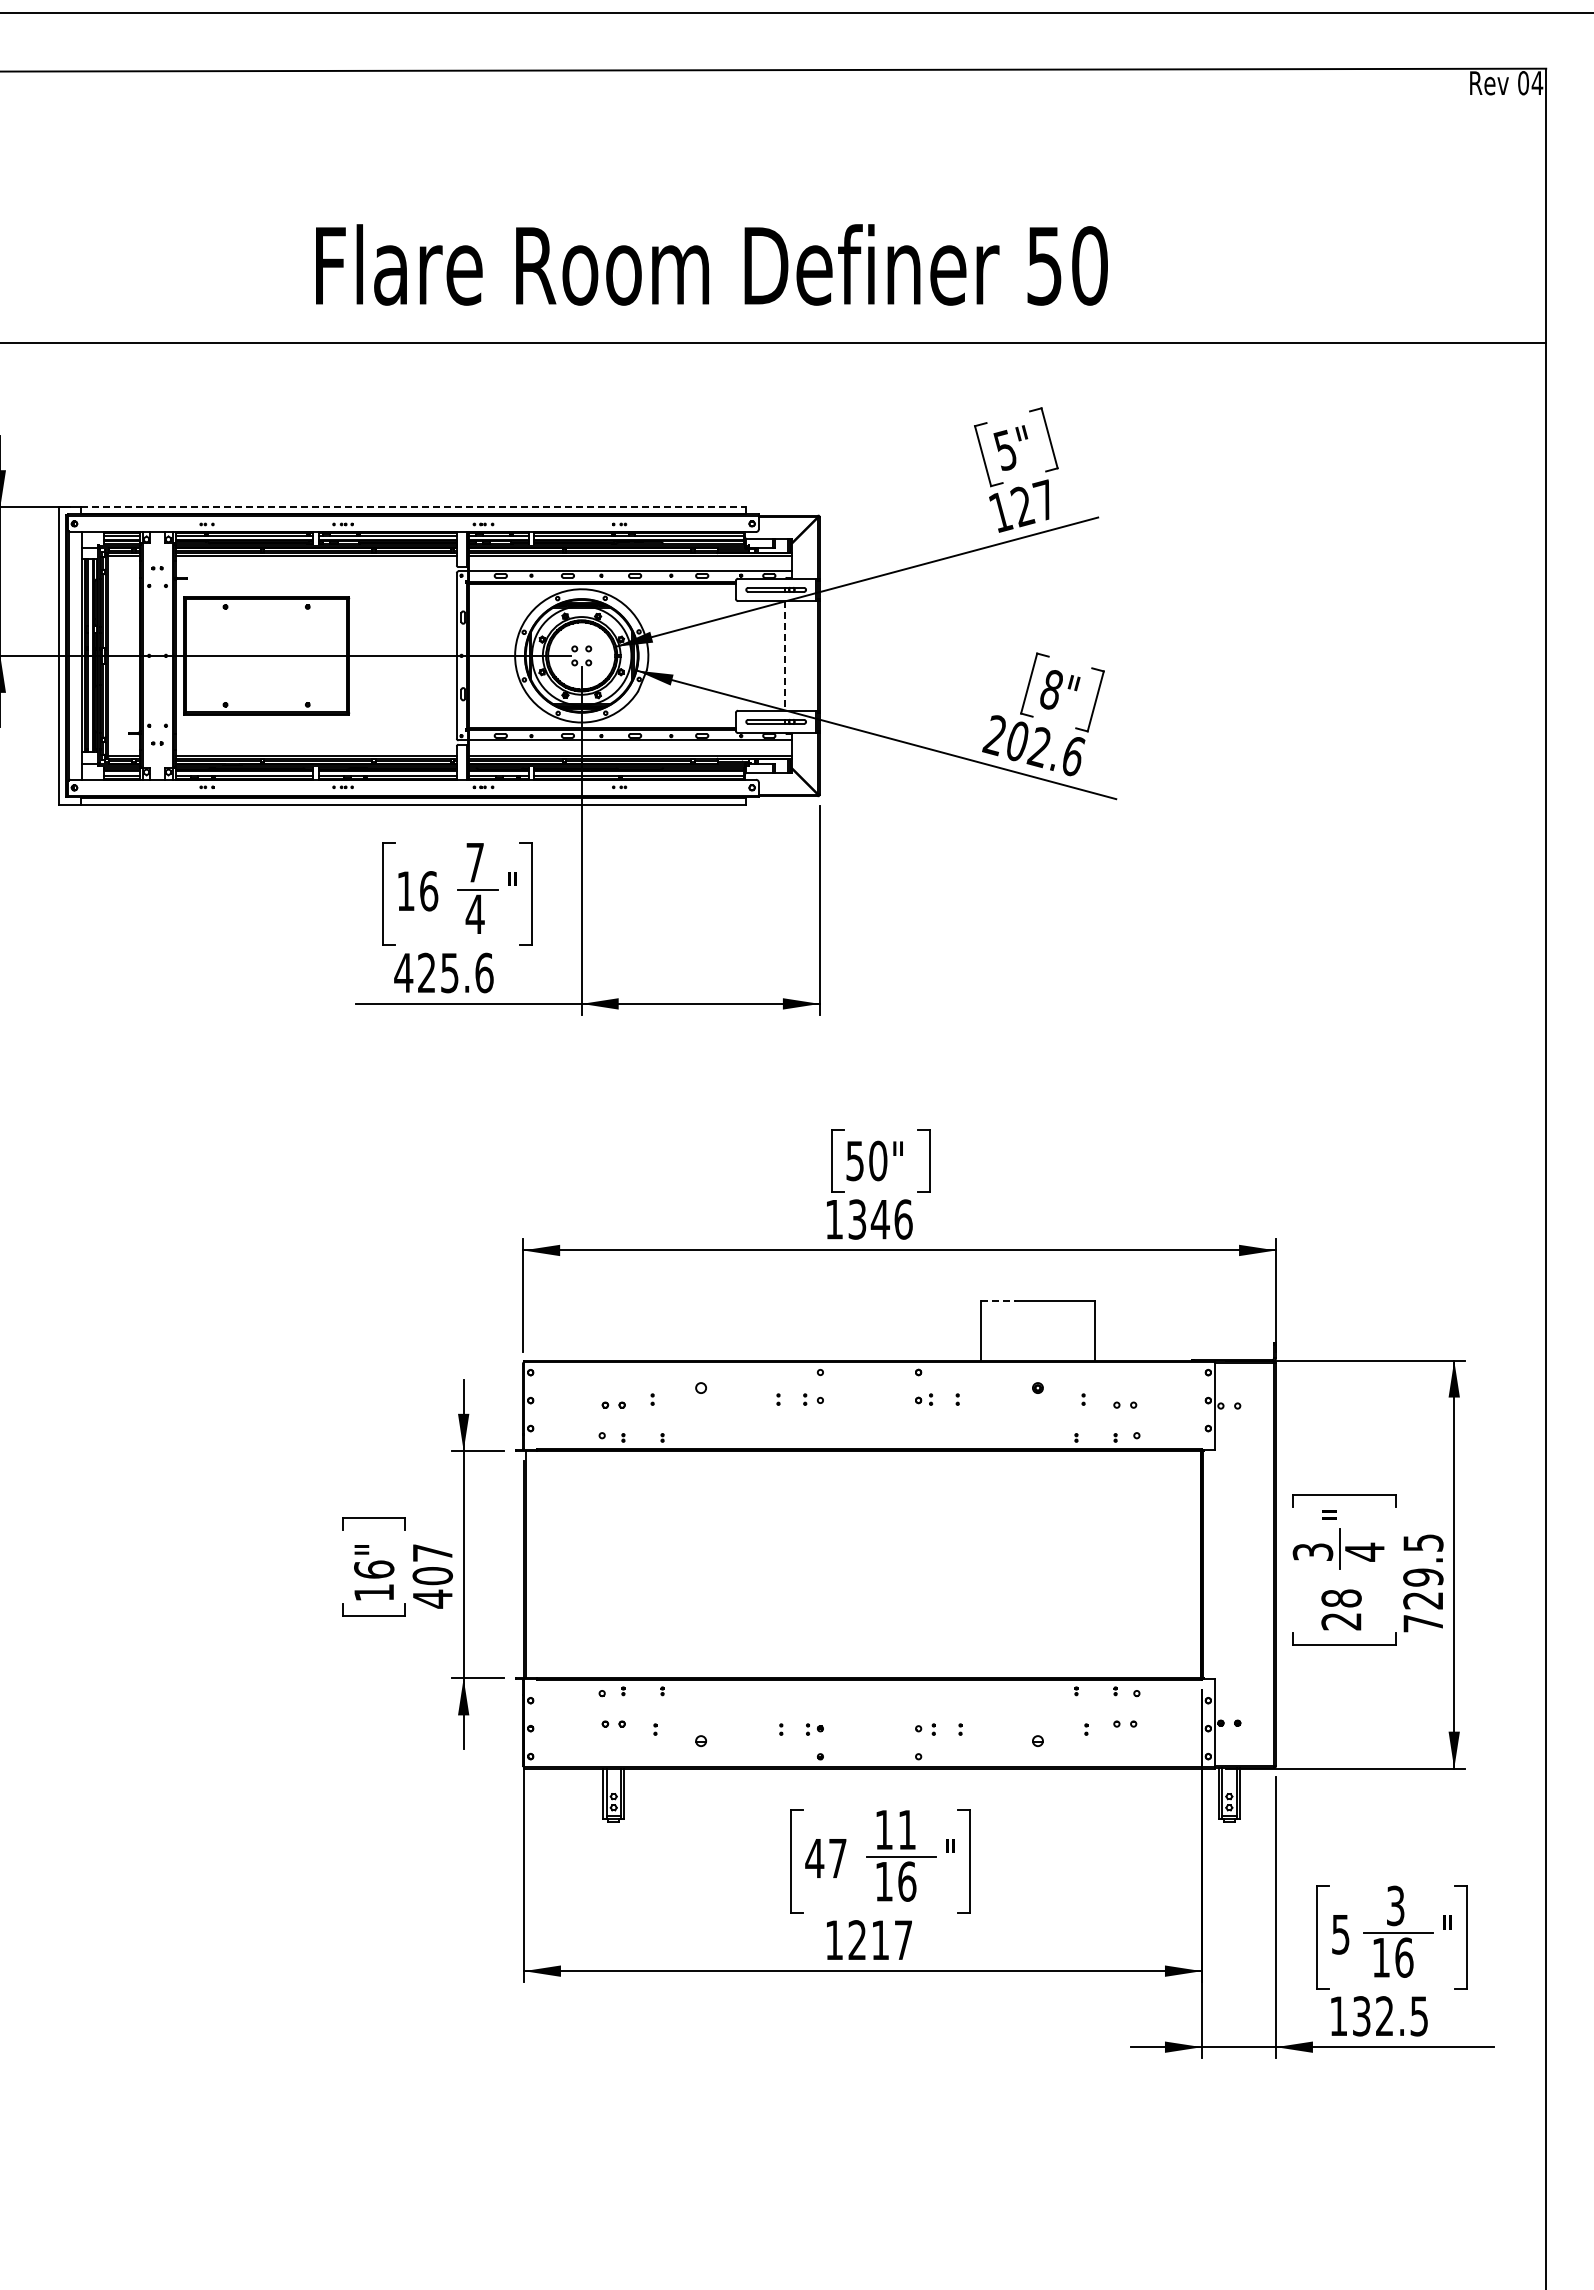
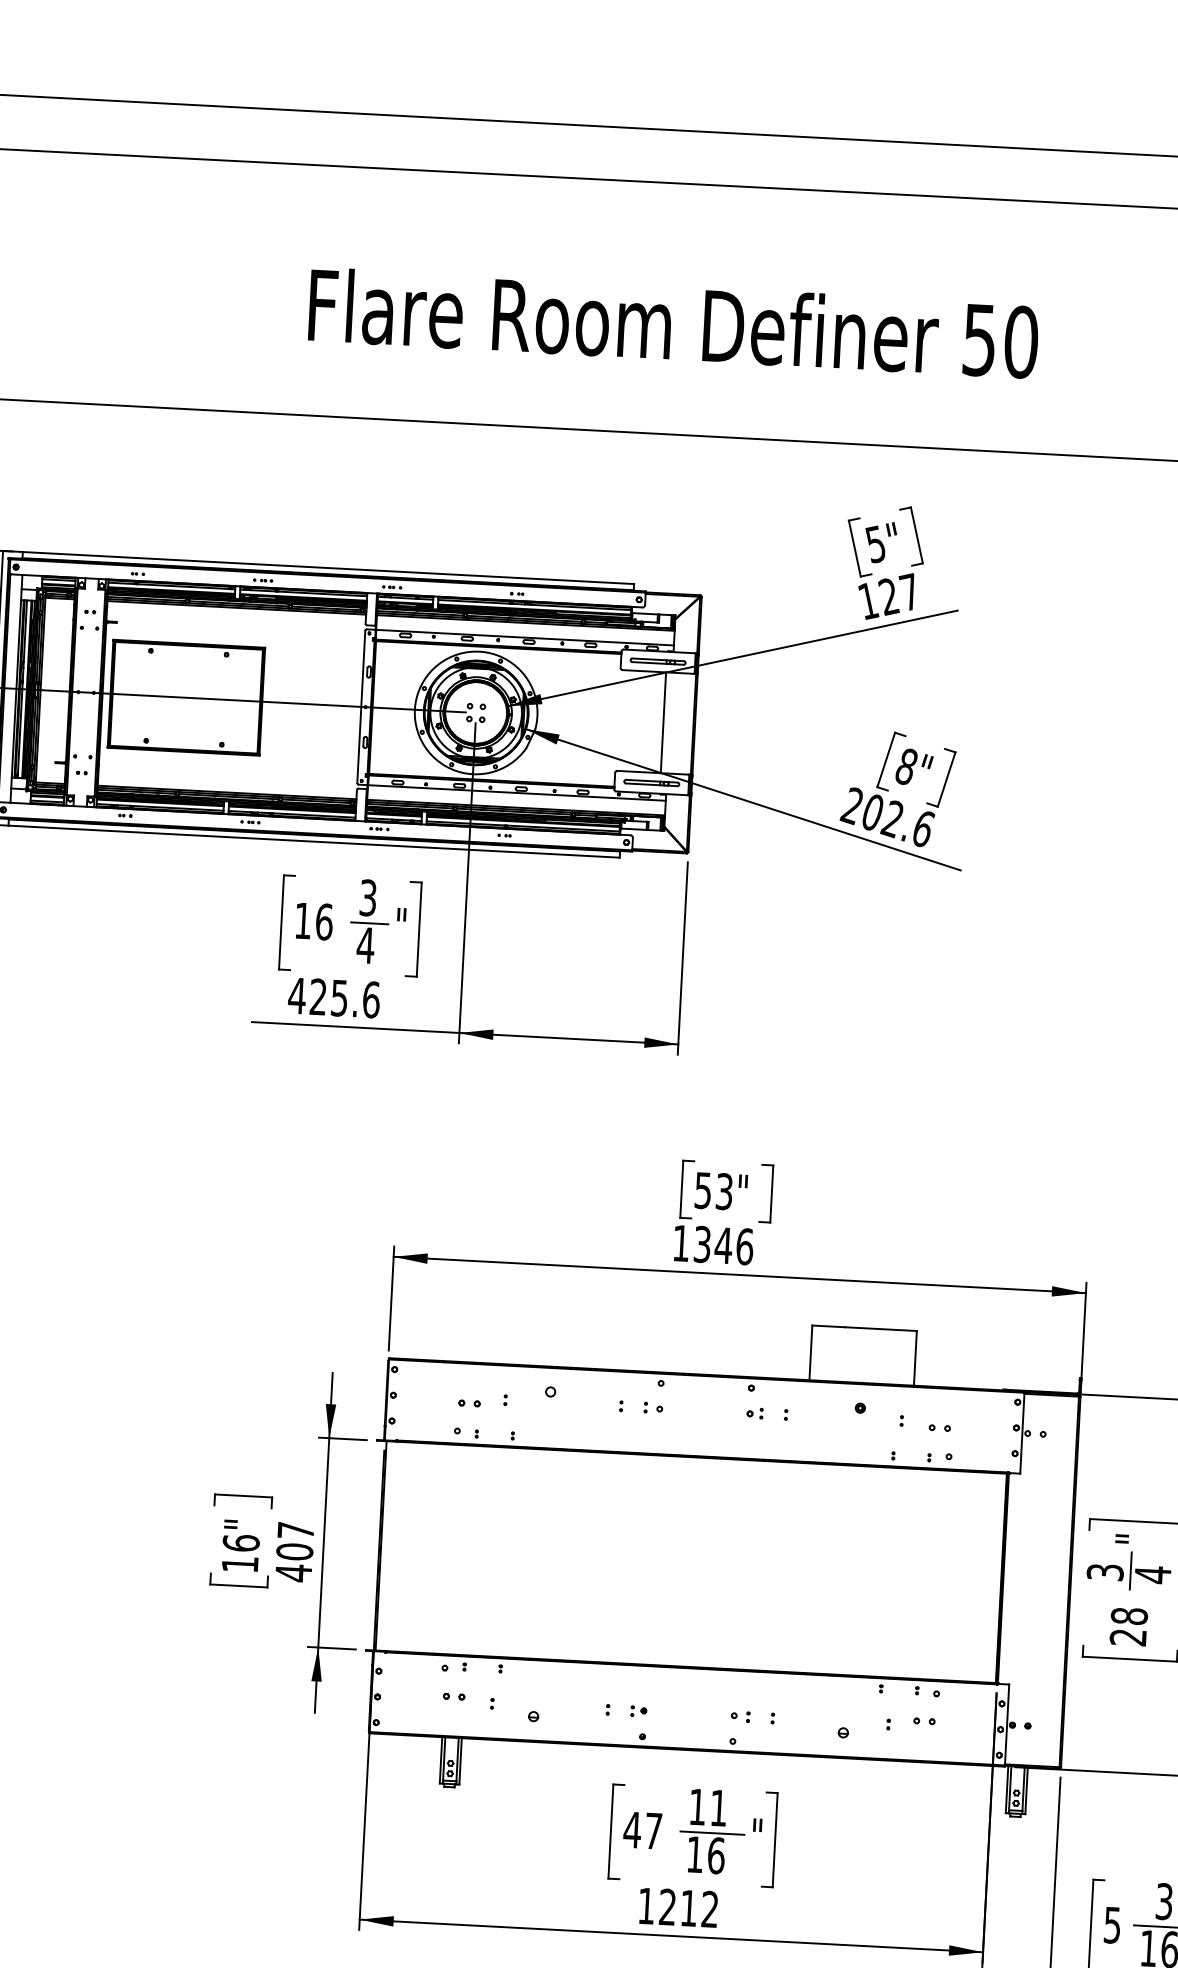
text: (711, 264) -> (673, 322), moved
line: (413, 507) -> (328, 568), dashed -> solid
line: (785, 655) -> (663, 722), dashed -> solid
text: (474, 862) -> (367, 897), 7 -> 3
text: (878, 1160) -> (724, 1191), 50" -> 53"
line: (998, 1301) -> (828, 1326), dashed -> solid
text: (902, 1939) -> (709, 1908), 1217 -> 1212

